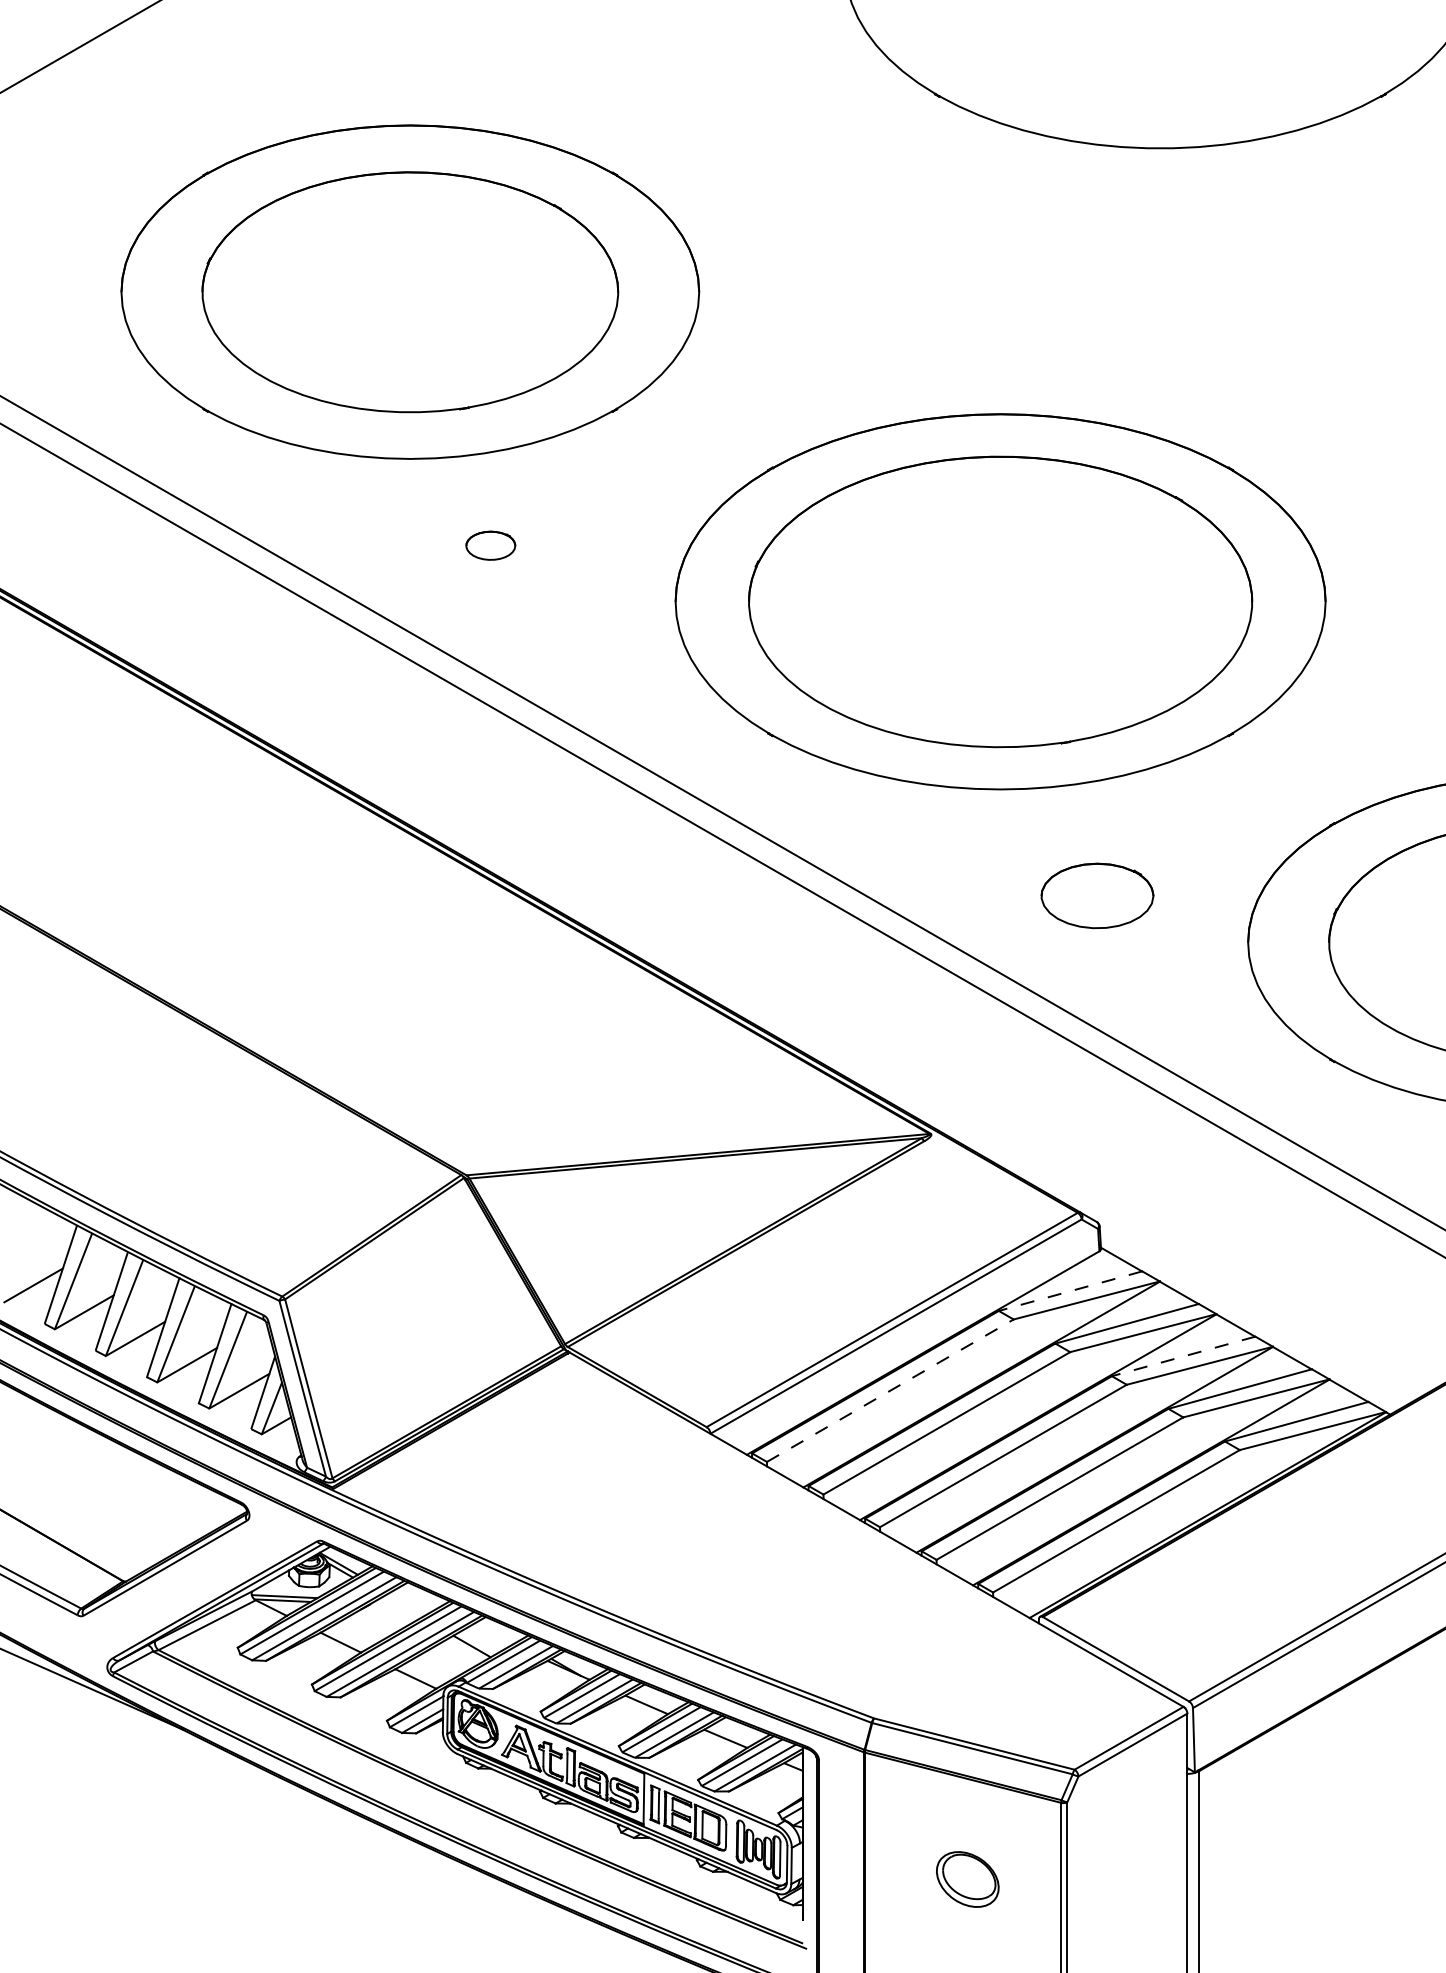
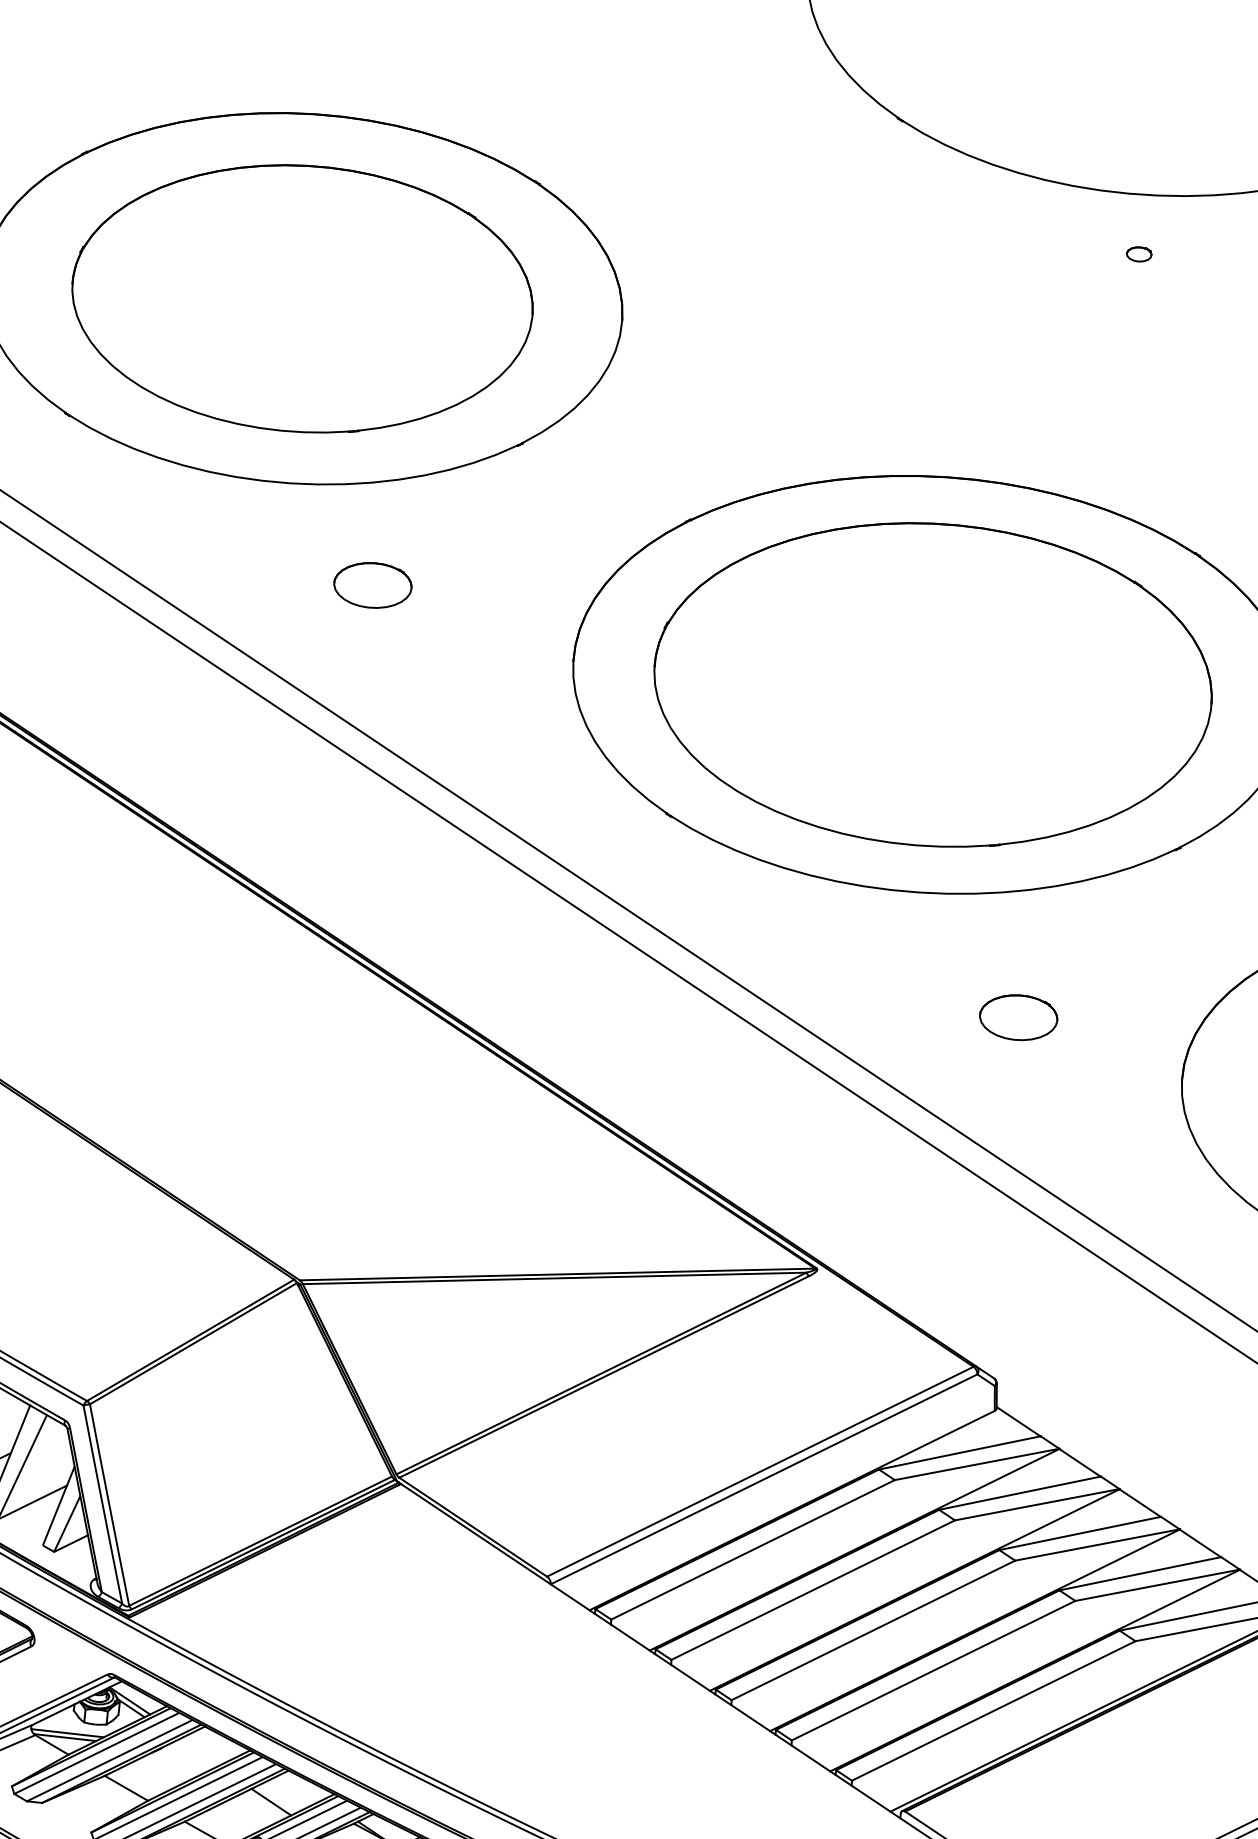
part: (1160, 202) -> (1139, 254), added
part: (490, 545) -> (372, 585), size x1.43
part: (1097, 896) -> (1018, 1018), size x0.62
line: (1070, 1291) -> (959, 1453), dashed -> solid
line: (1183, 1356) -> (1080, 1533), dashed -> solid
line: (890, 1390) -> (753, 1549), dashed -> solid

